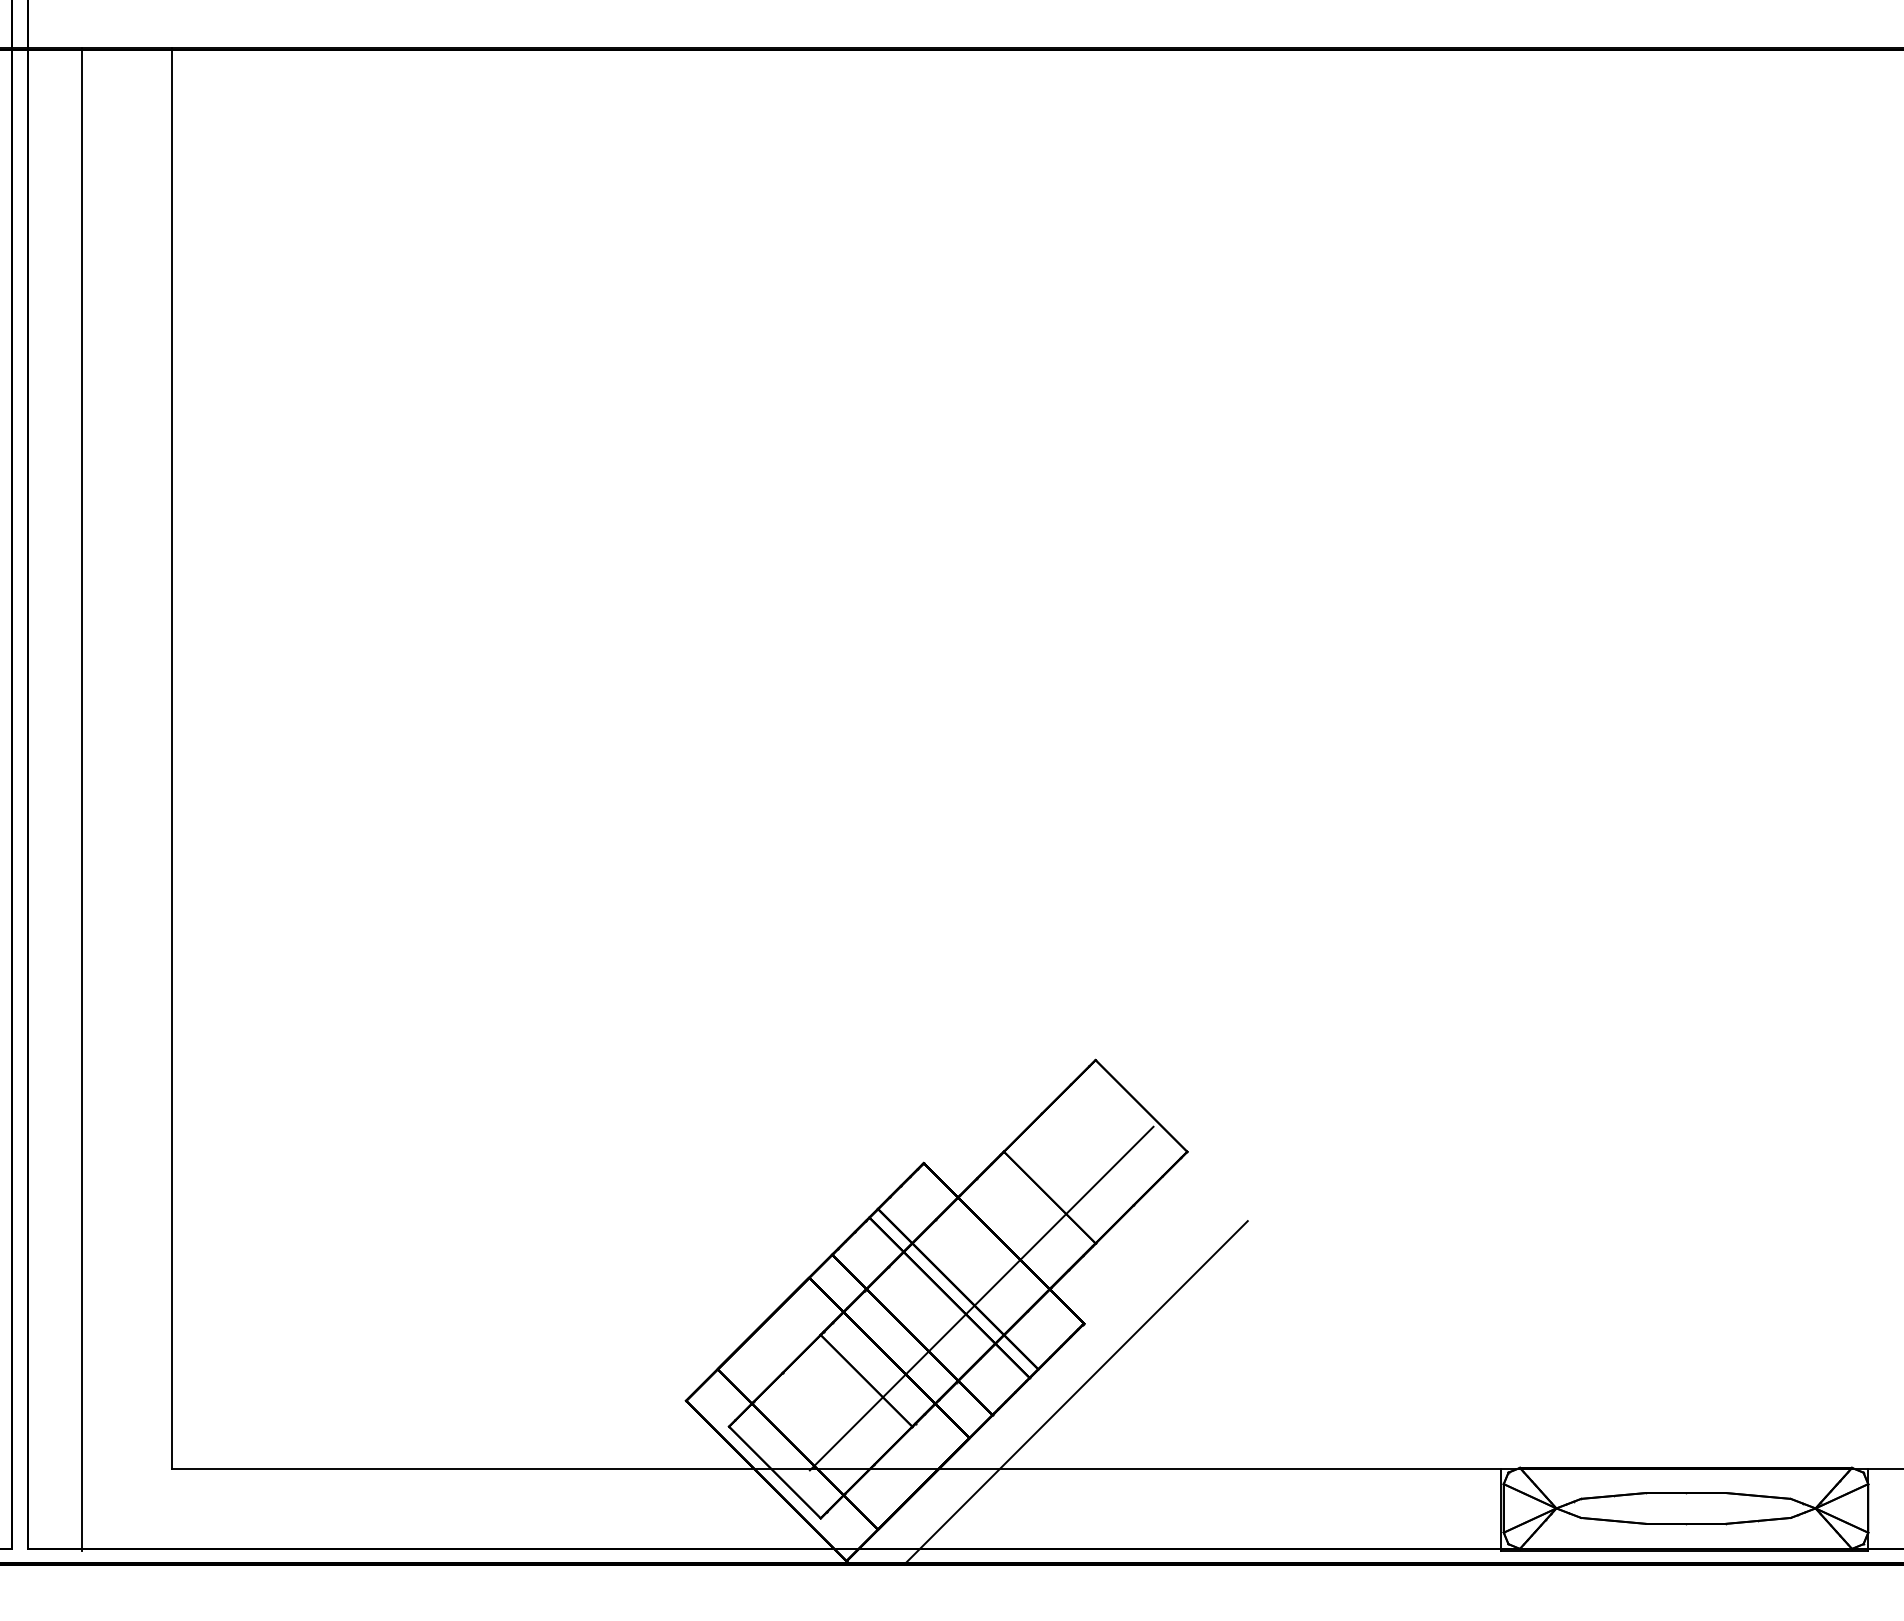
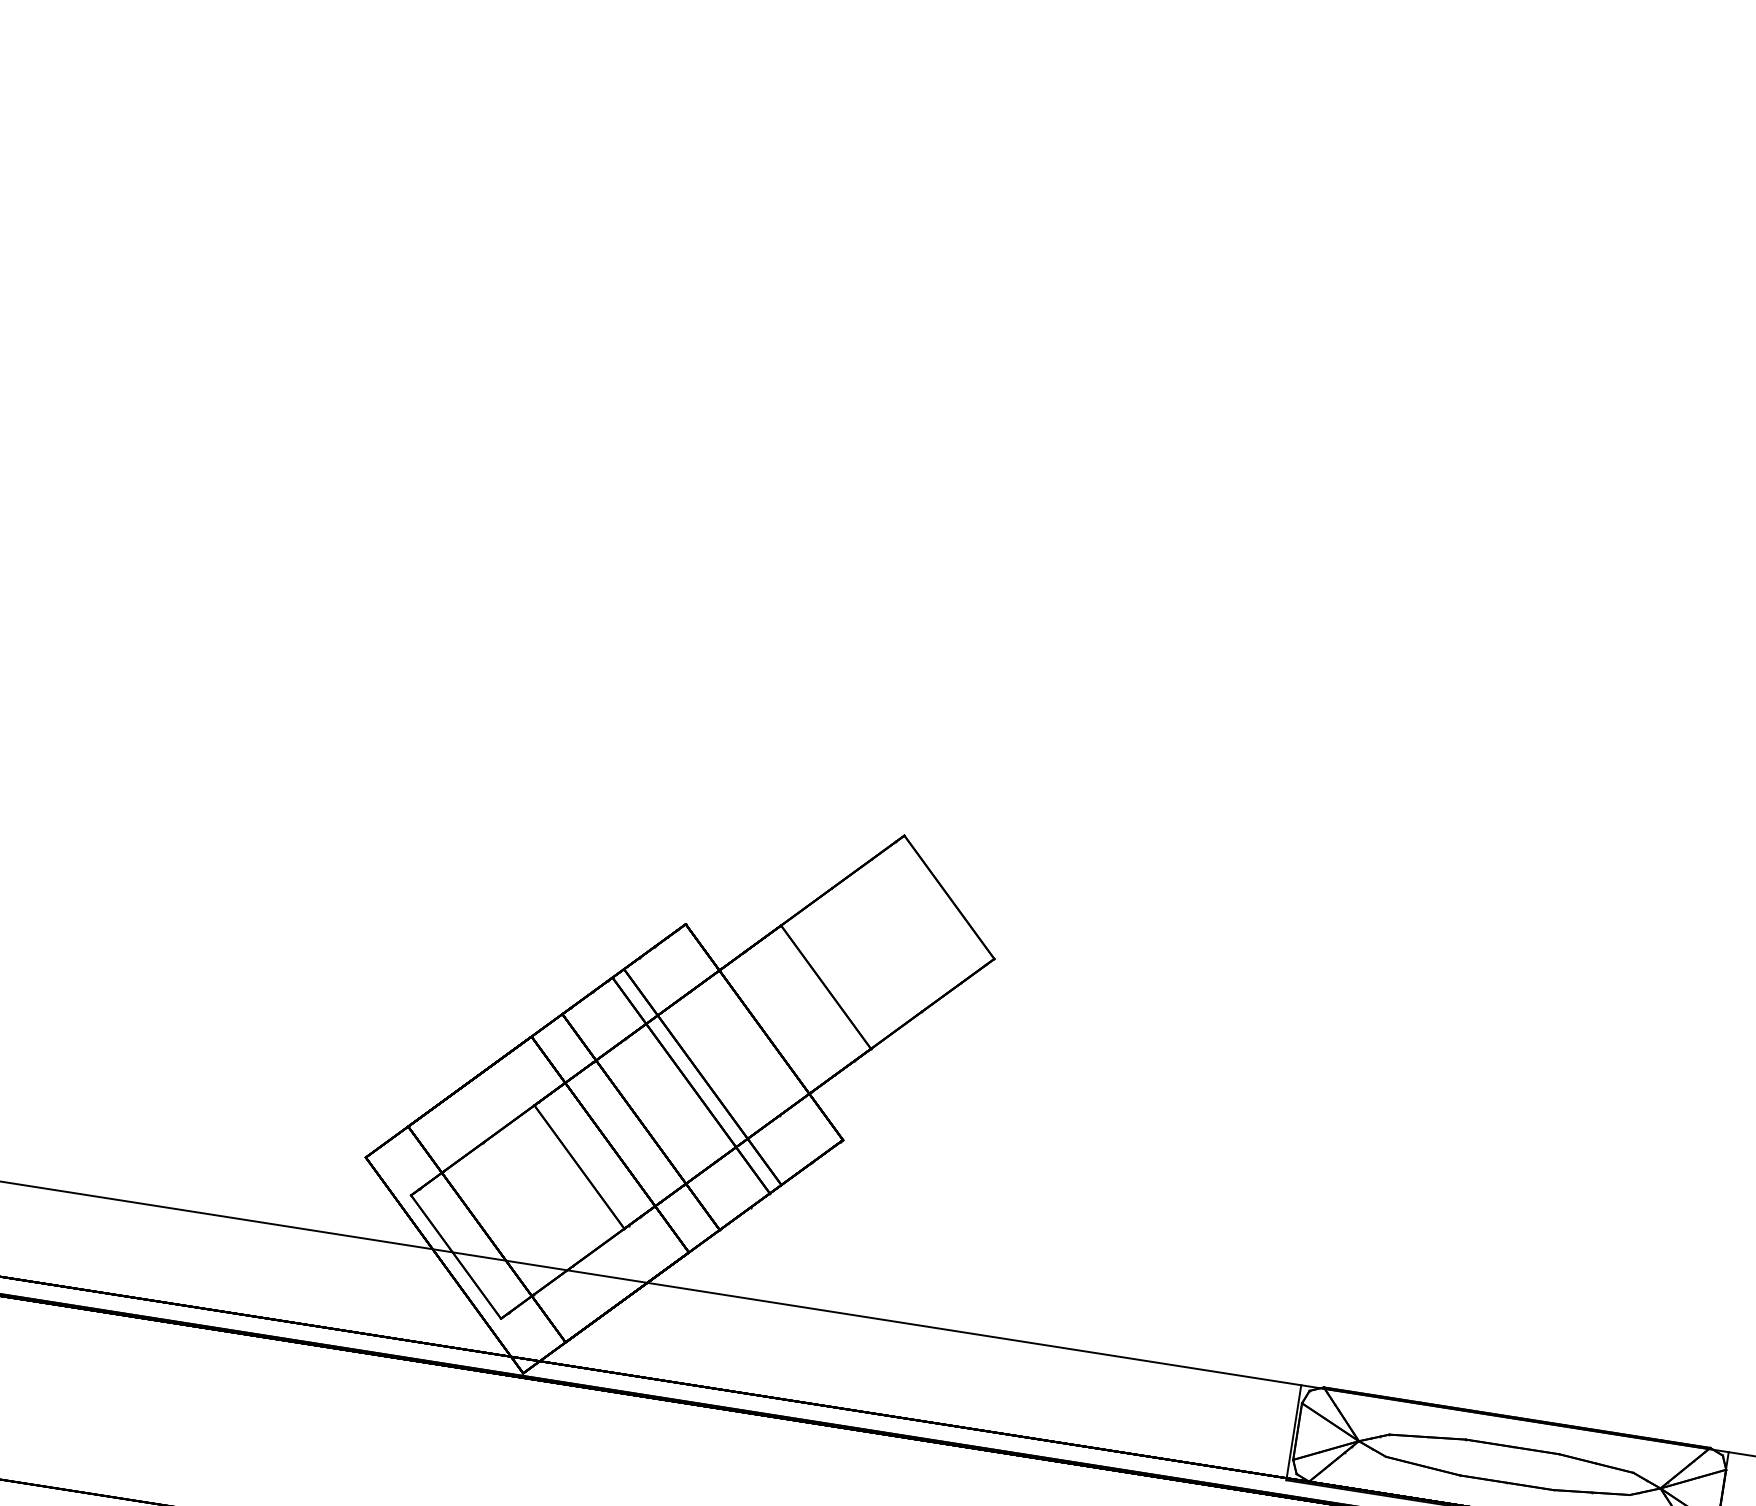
line: (981, 1298) -> (728, 1092), removed
line: (1075, 1392) -> (820, 1218), removed

